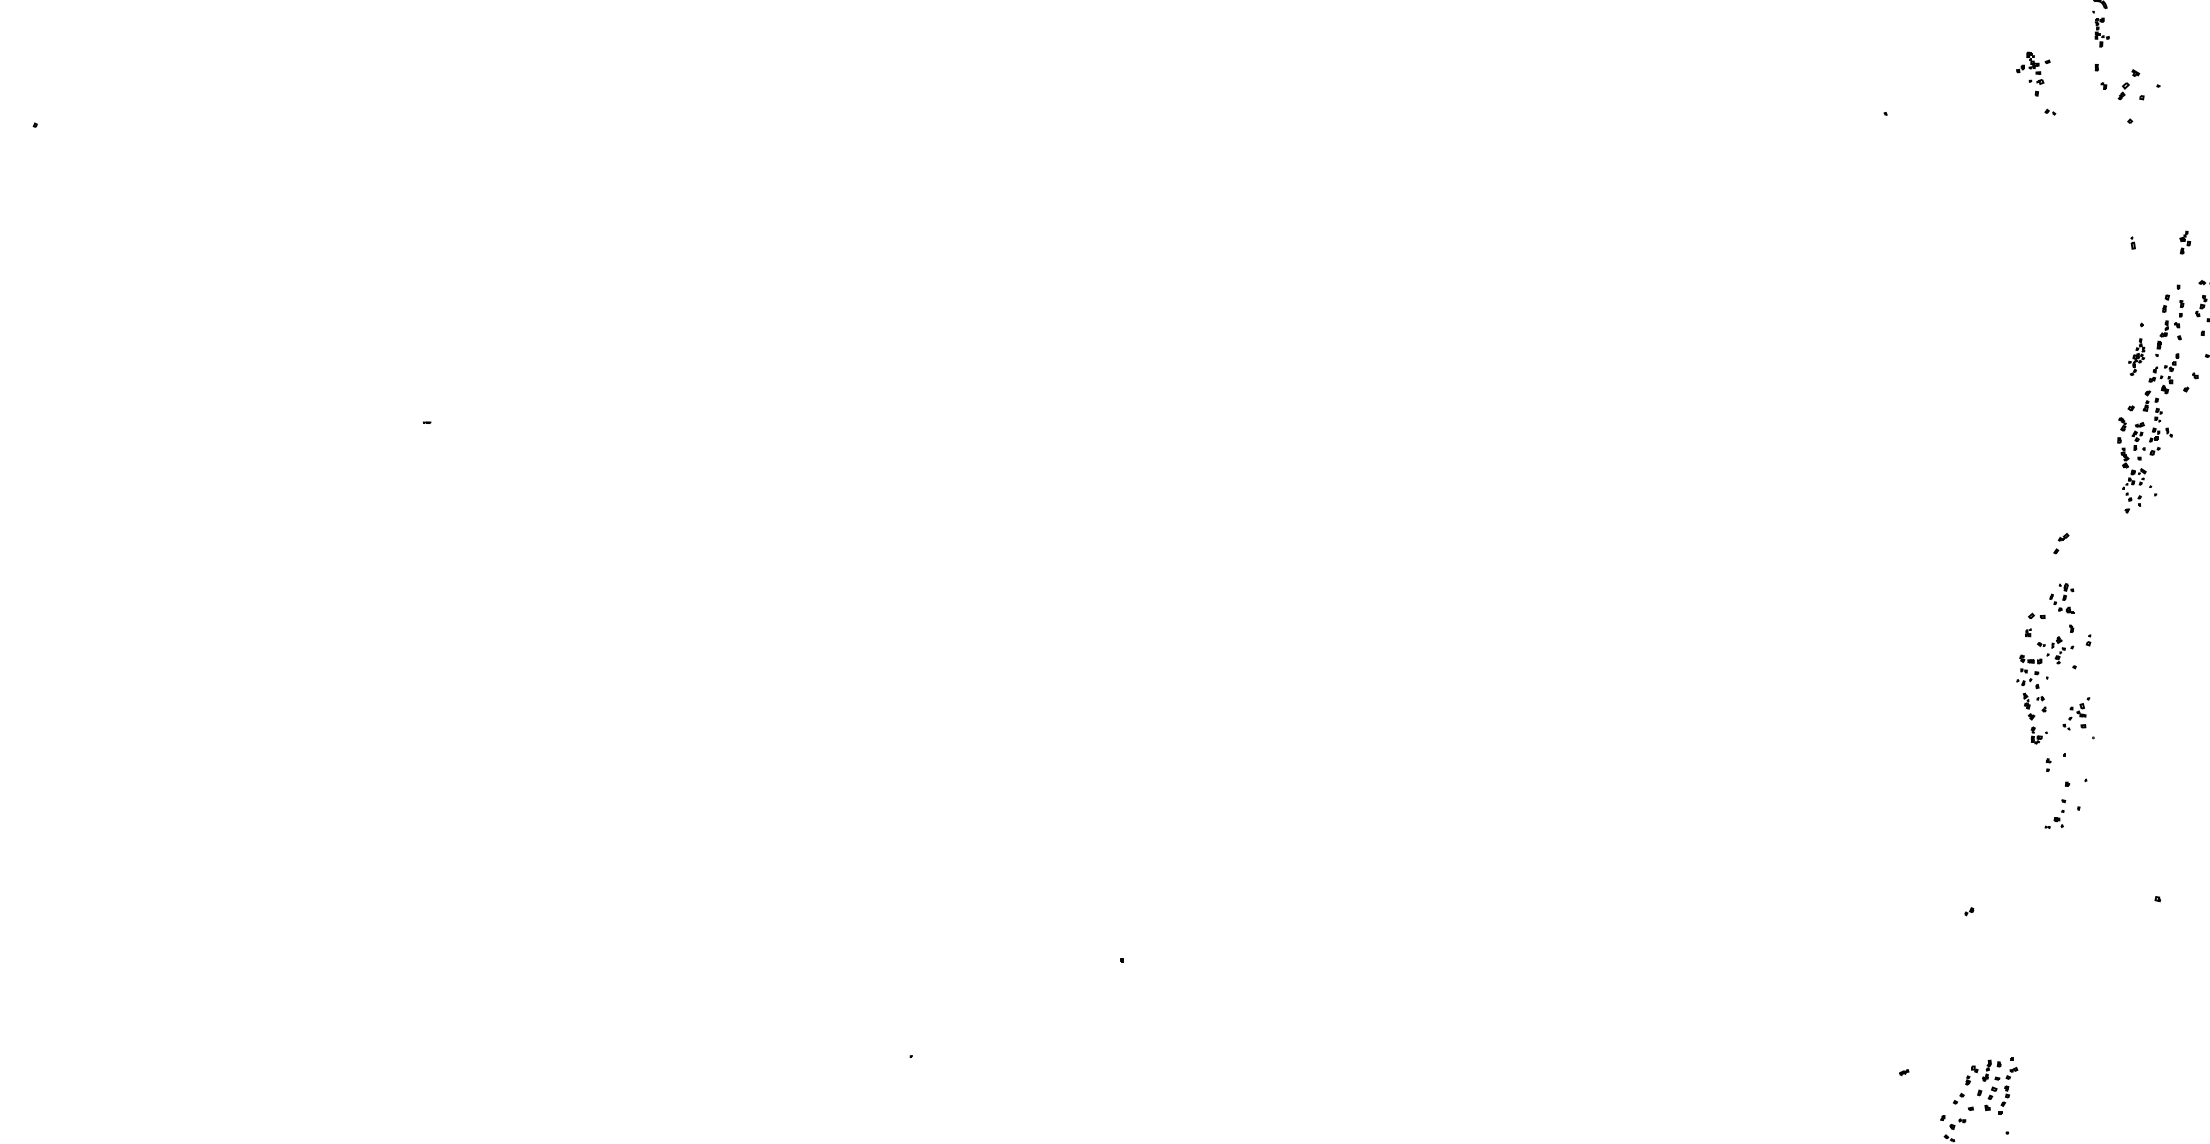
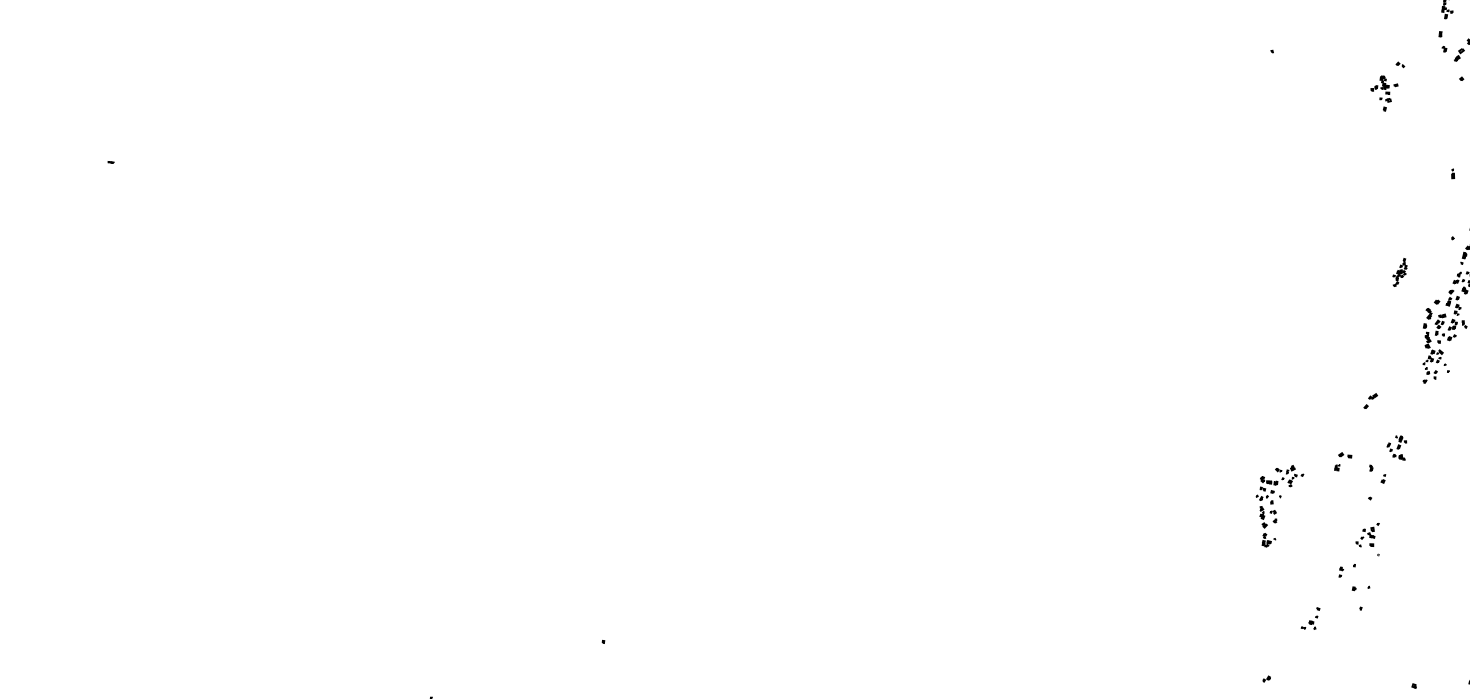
part: (2033, 73) -> (1383, 93), moved
part: (2136, 356) -> (1399, 272), moved
part: (2061, 598) -> (1396, 447), moved
part: (2039, 688) -> (1273, 504), moved
part: (2055, 813) -> (1310, 617), moved

